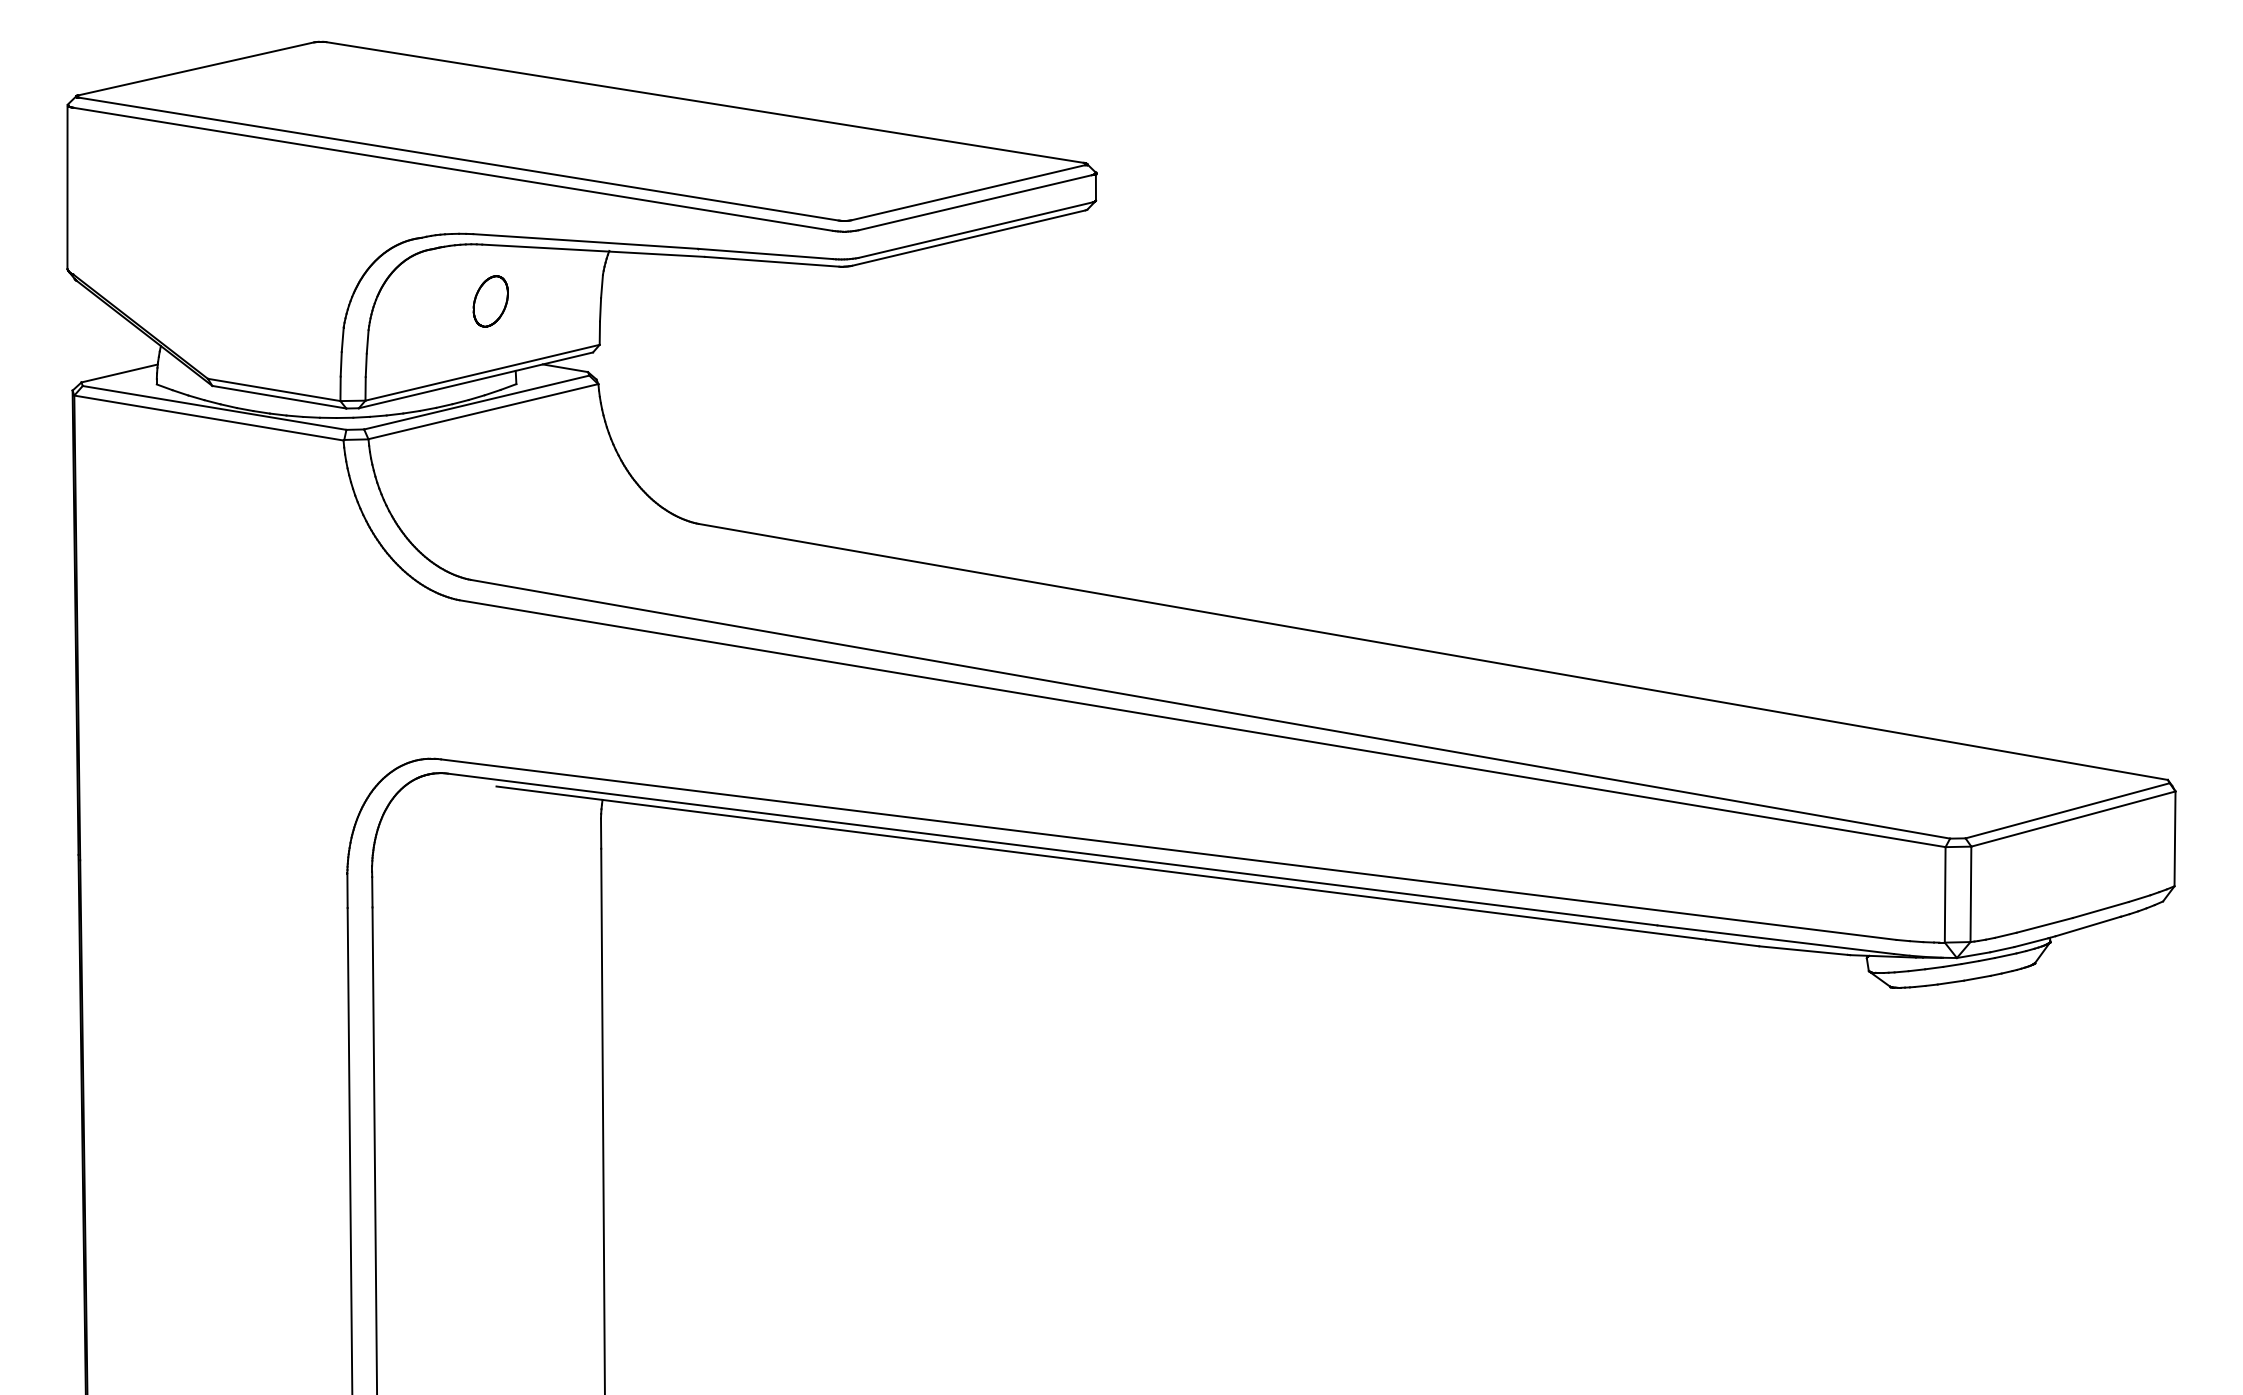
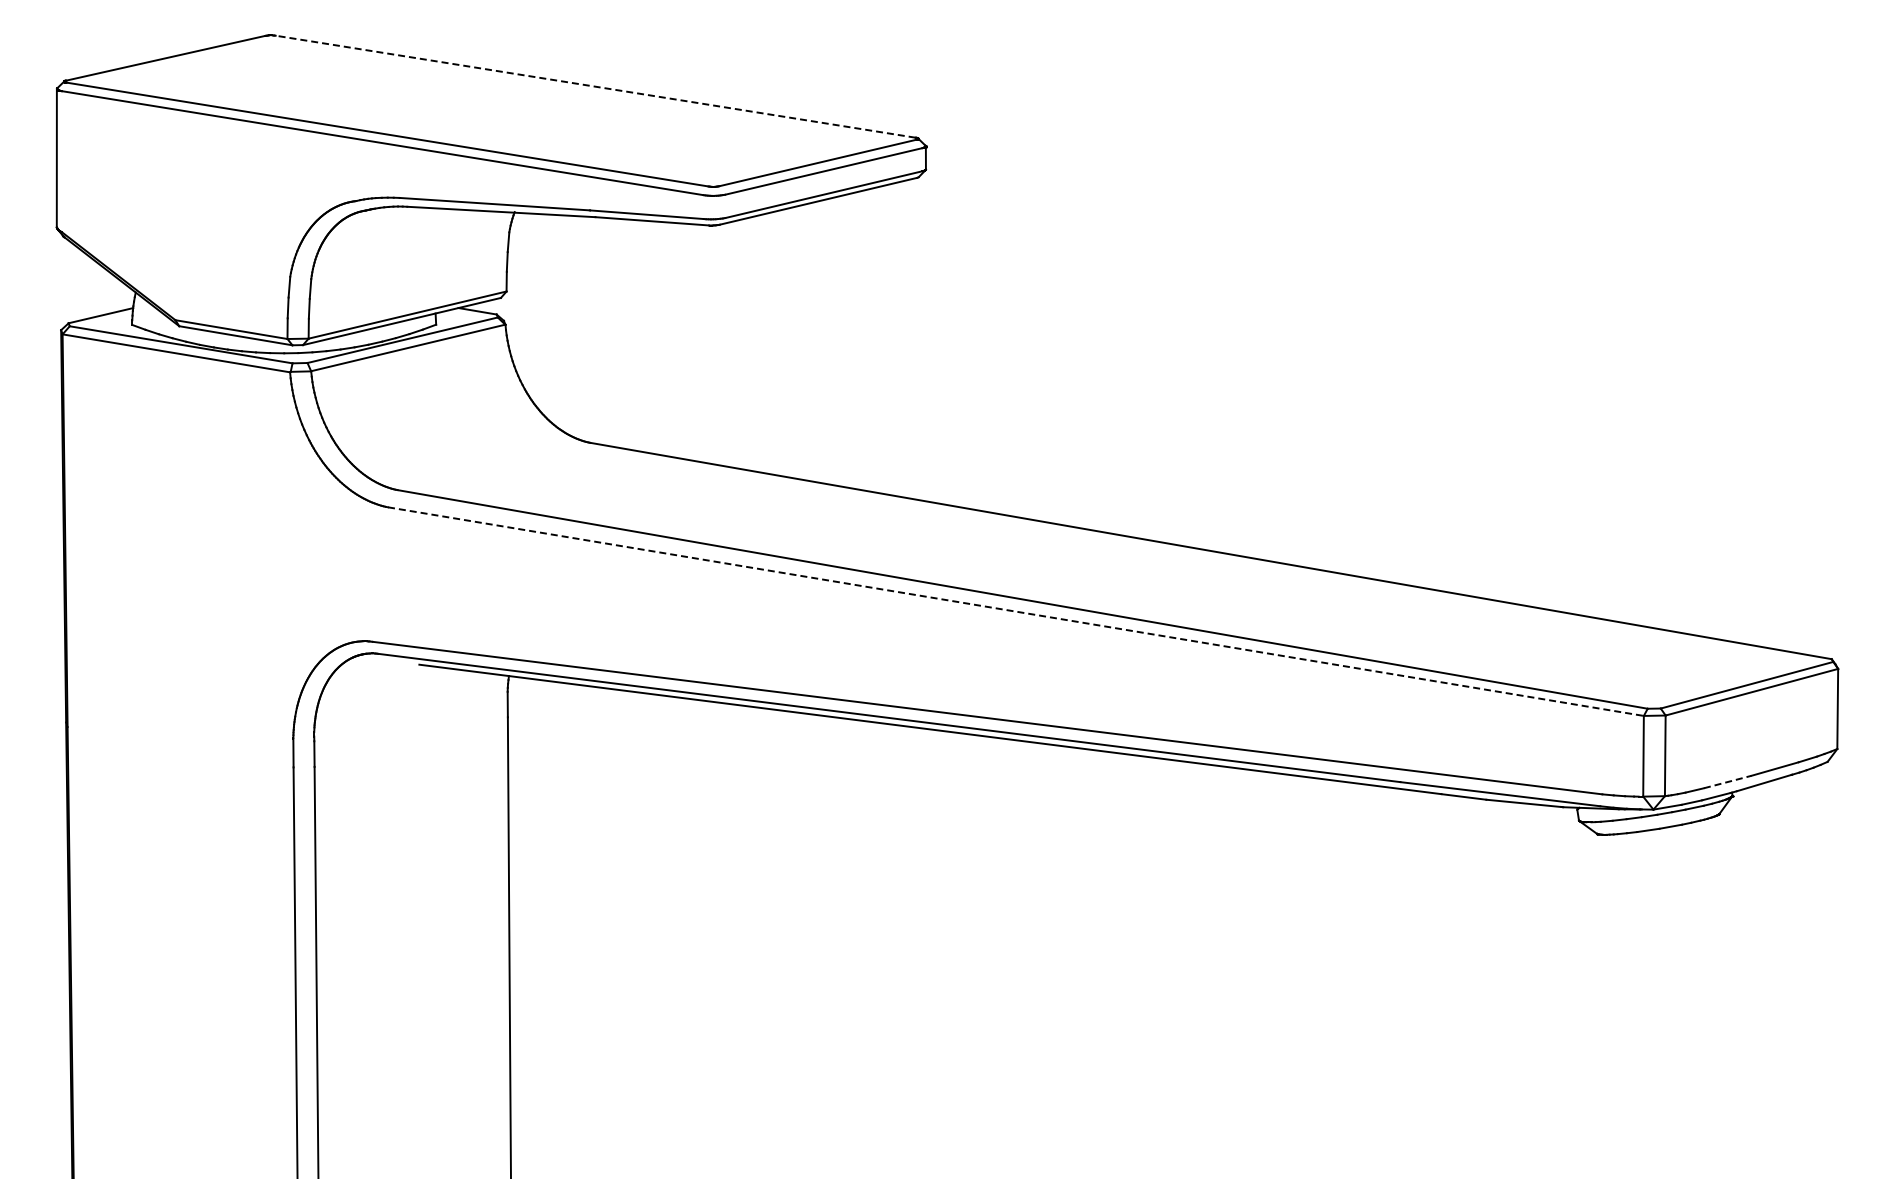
line: (704, 102) -> (595, 86), solid -> dashed
part: (490, 301) -> (414, 254), removed
line: (1201, 723) -> (1015, 611), solid -> dashed
line: (2044, 925) -> (1727, 782), solid -> dashed

